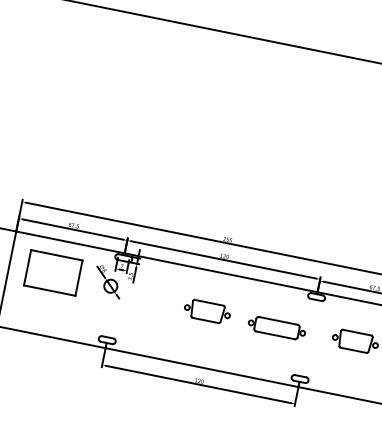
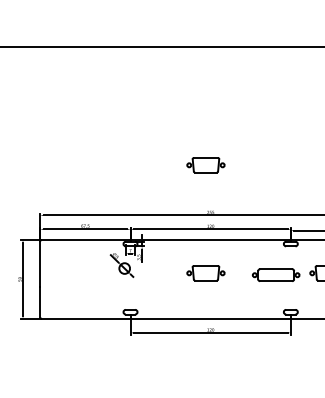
part: (233, 181) -> (205, 165), added
part: (53, 272) -> (76, 266), removed
part: (276, 327) -> (275, 274), moved

